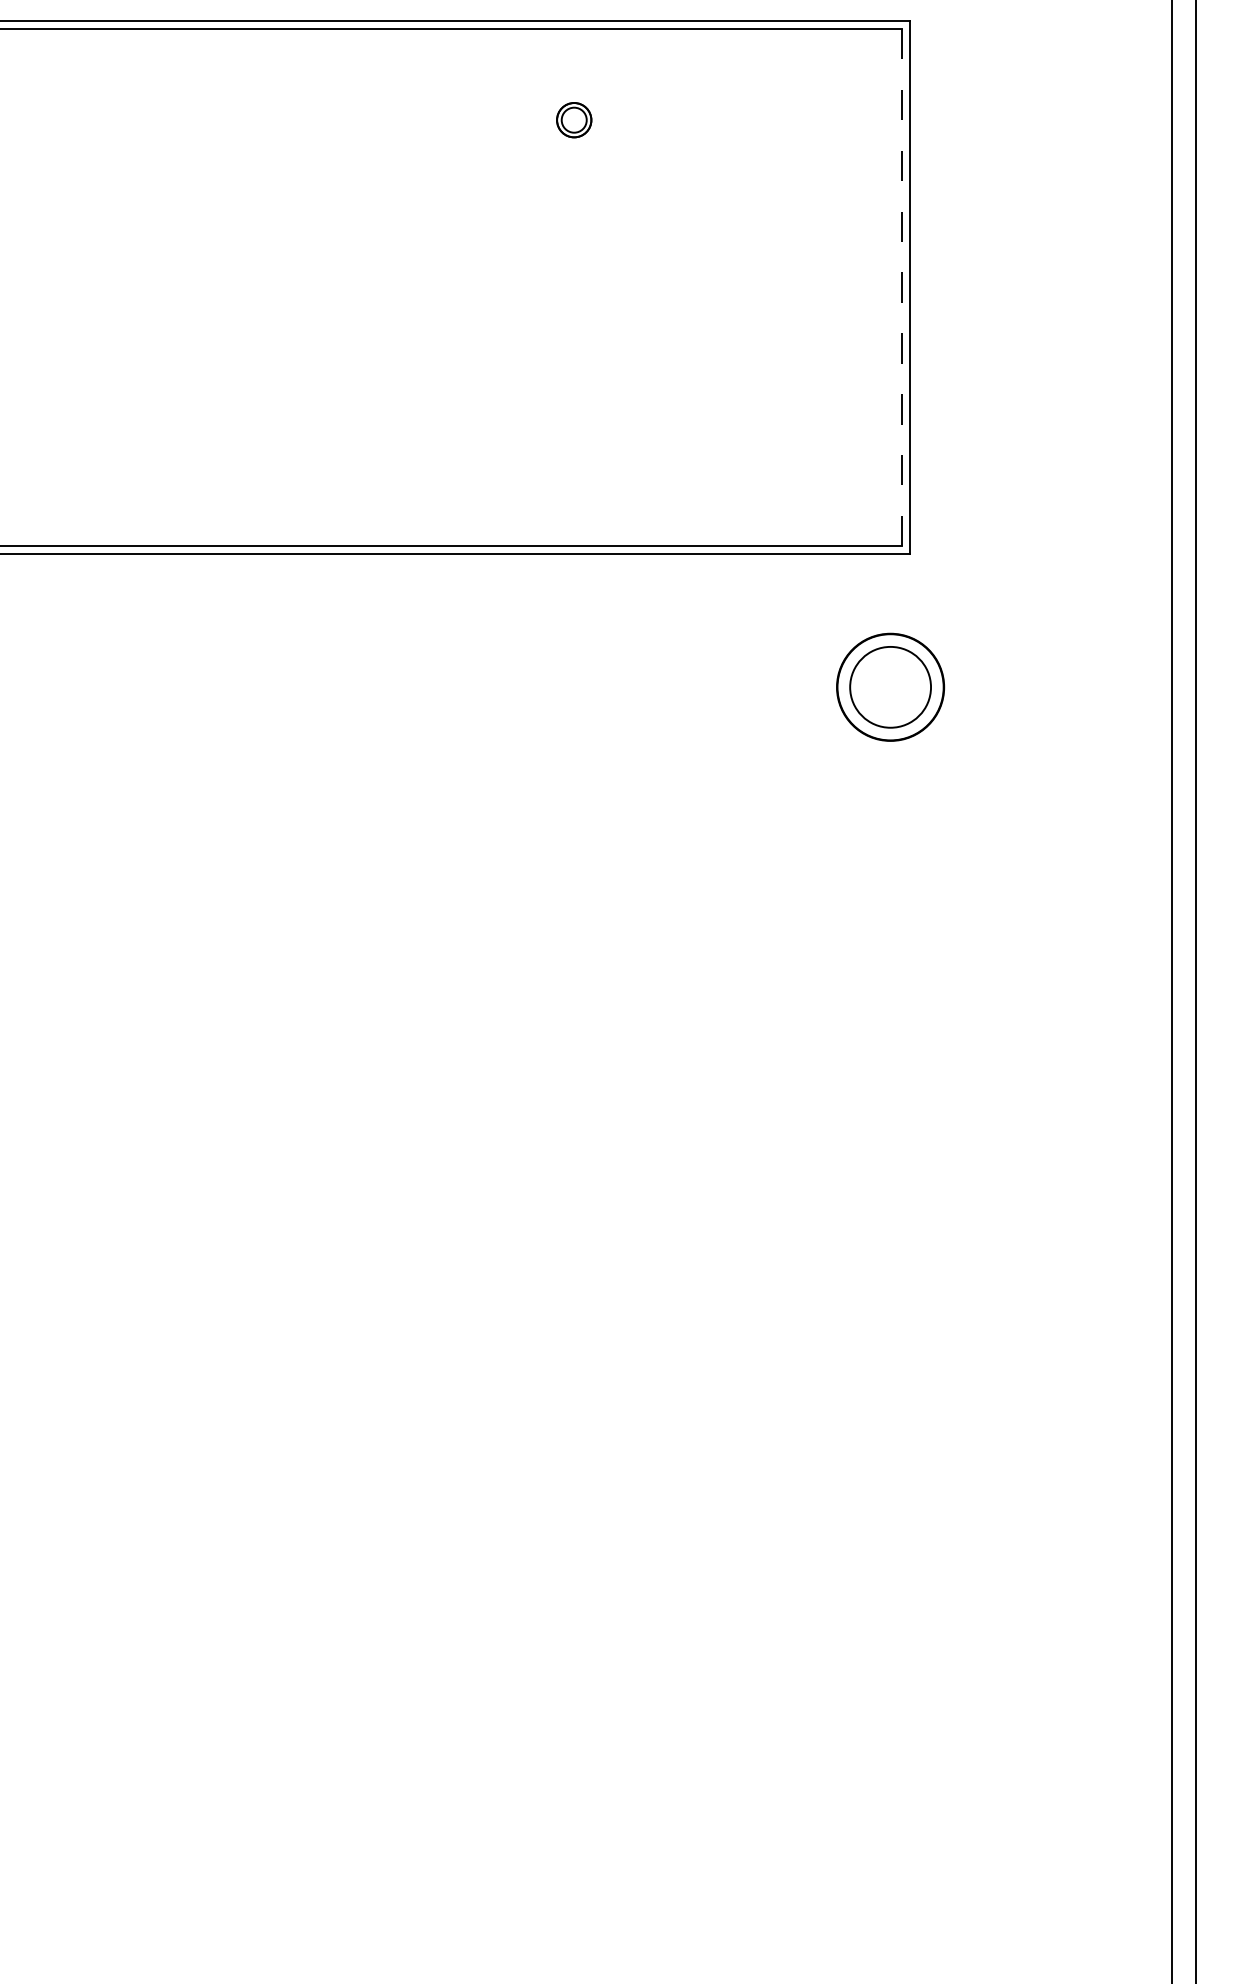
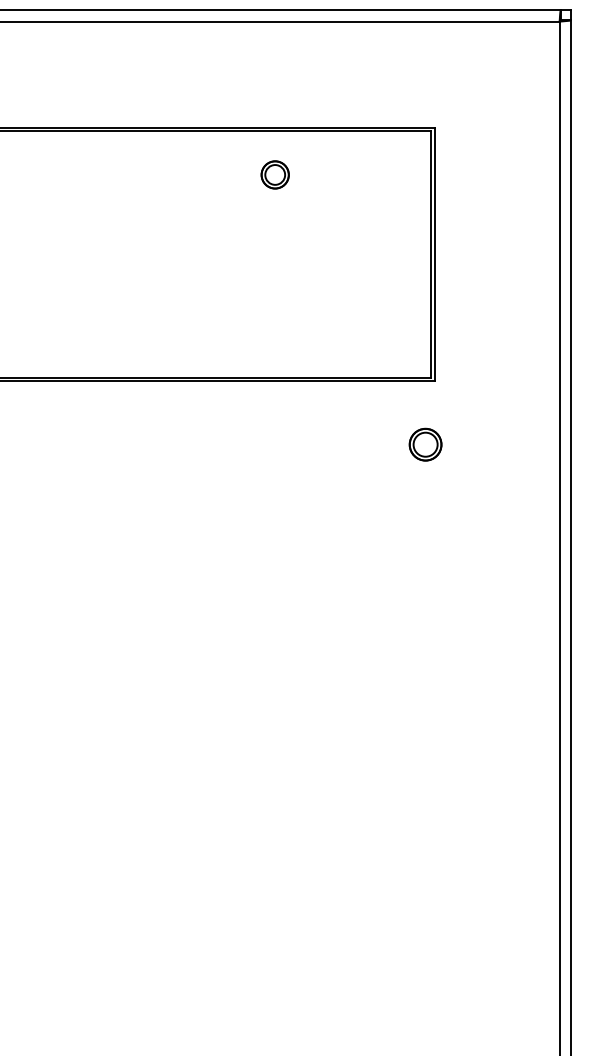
part: (572, 119) -> (274, 174), size x1.67
line: (900, 287) -> (430, 254), dashed -> solid
part: (890, 686) -> (425, 444), size x0.62

